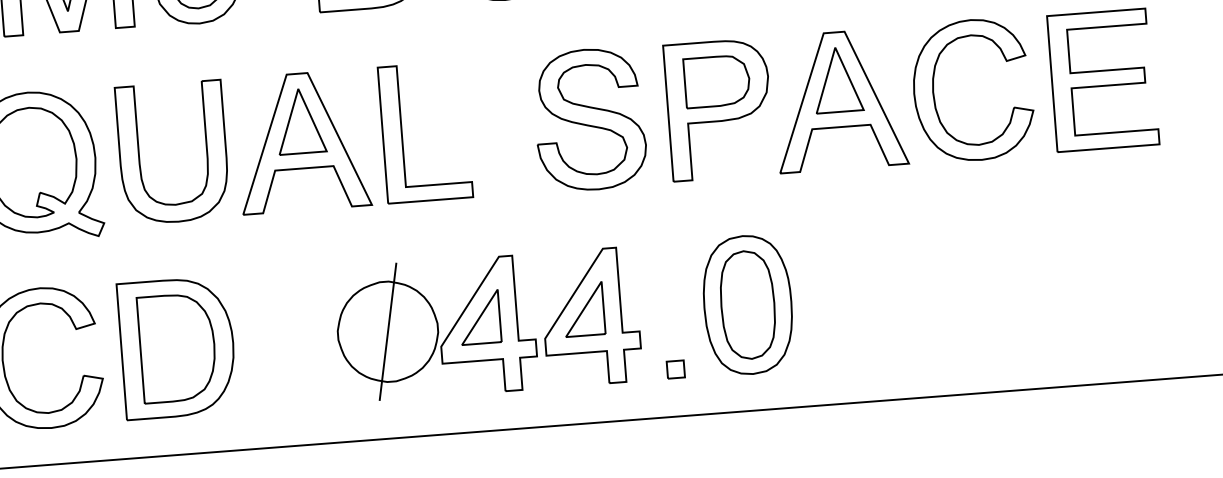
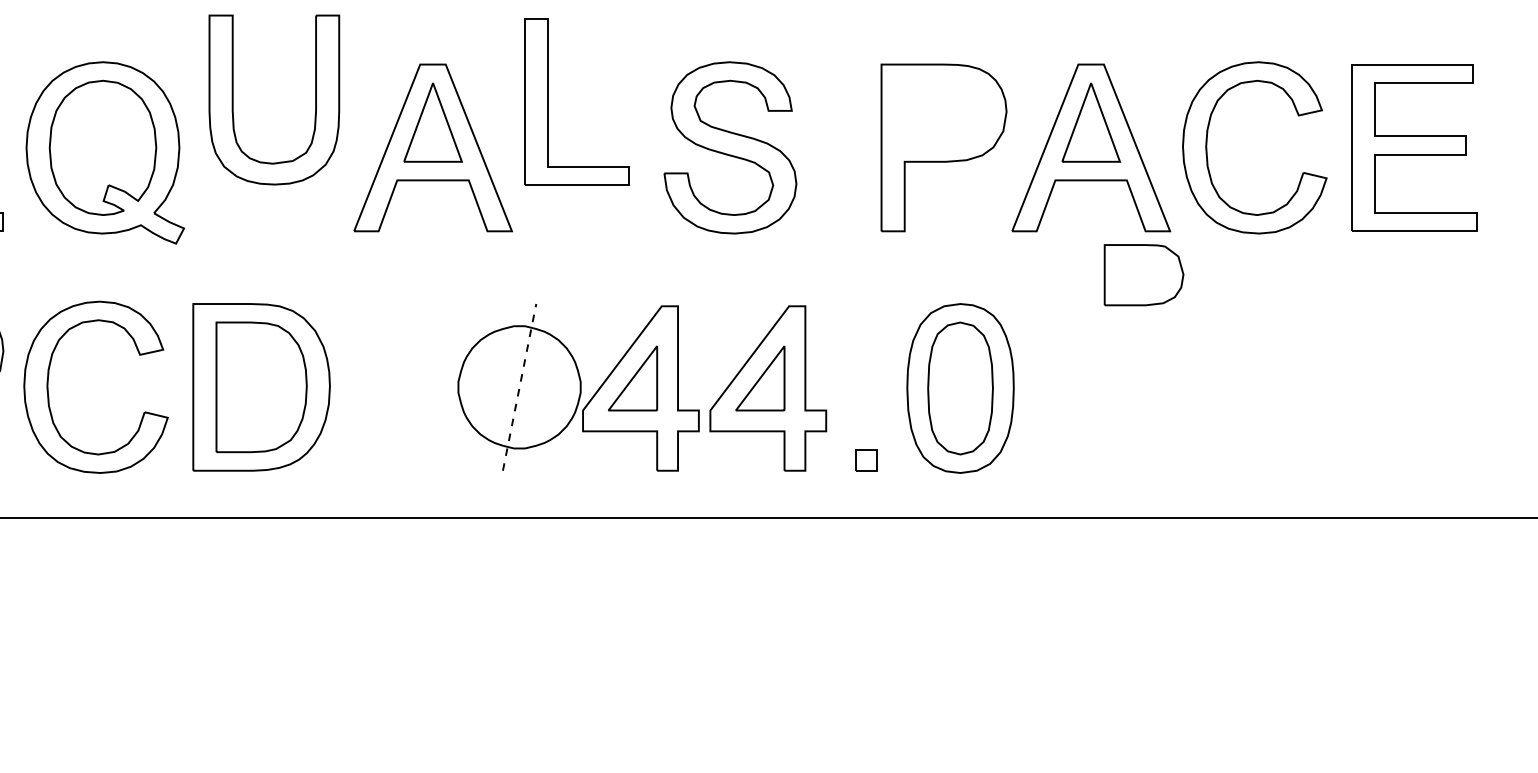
part: (716, 81) -> (1143, 275), moved
part: (589, 119) -> (730, 147), moved
part: (402, 133) -> (548, 101), moved
part: (139, 154) -> (233, 99), moved
line: (387, 331) -> (519, 386), solid -> dashed

